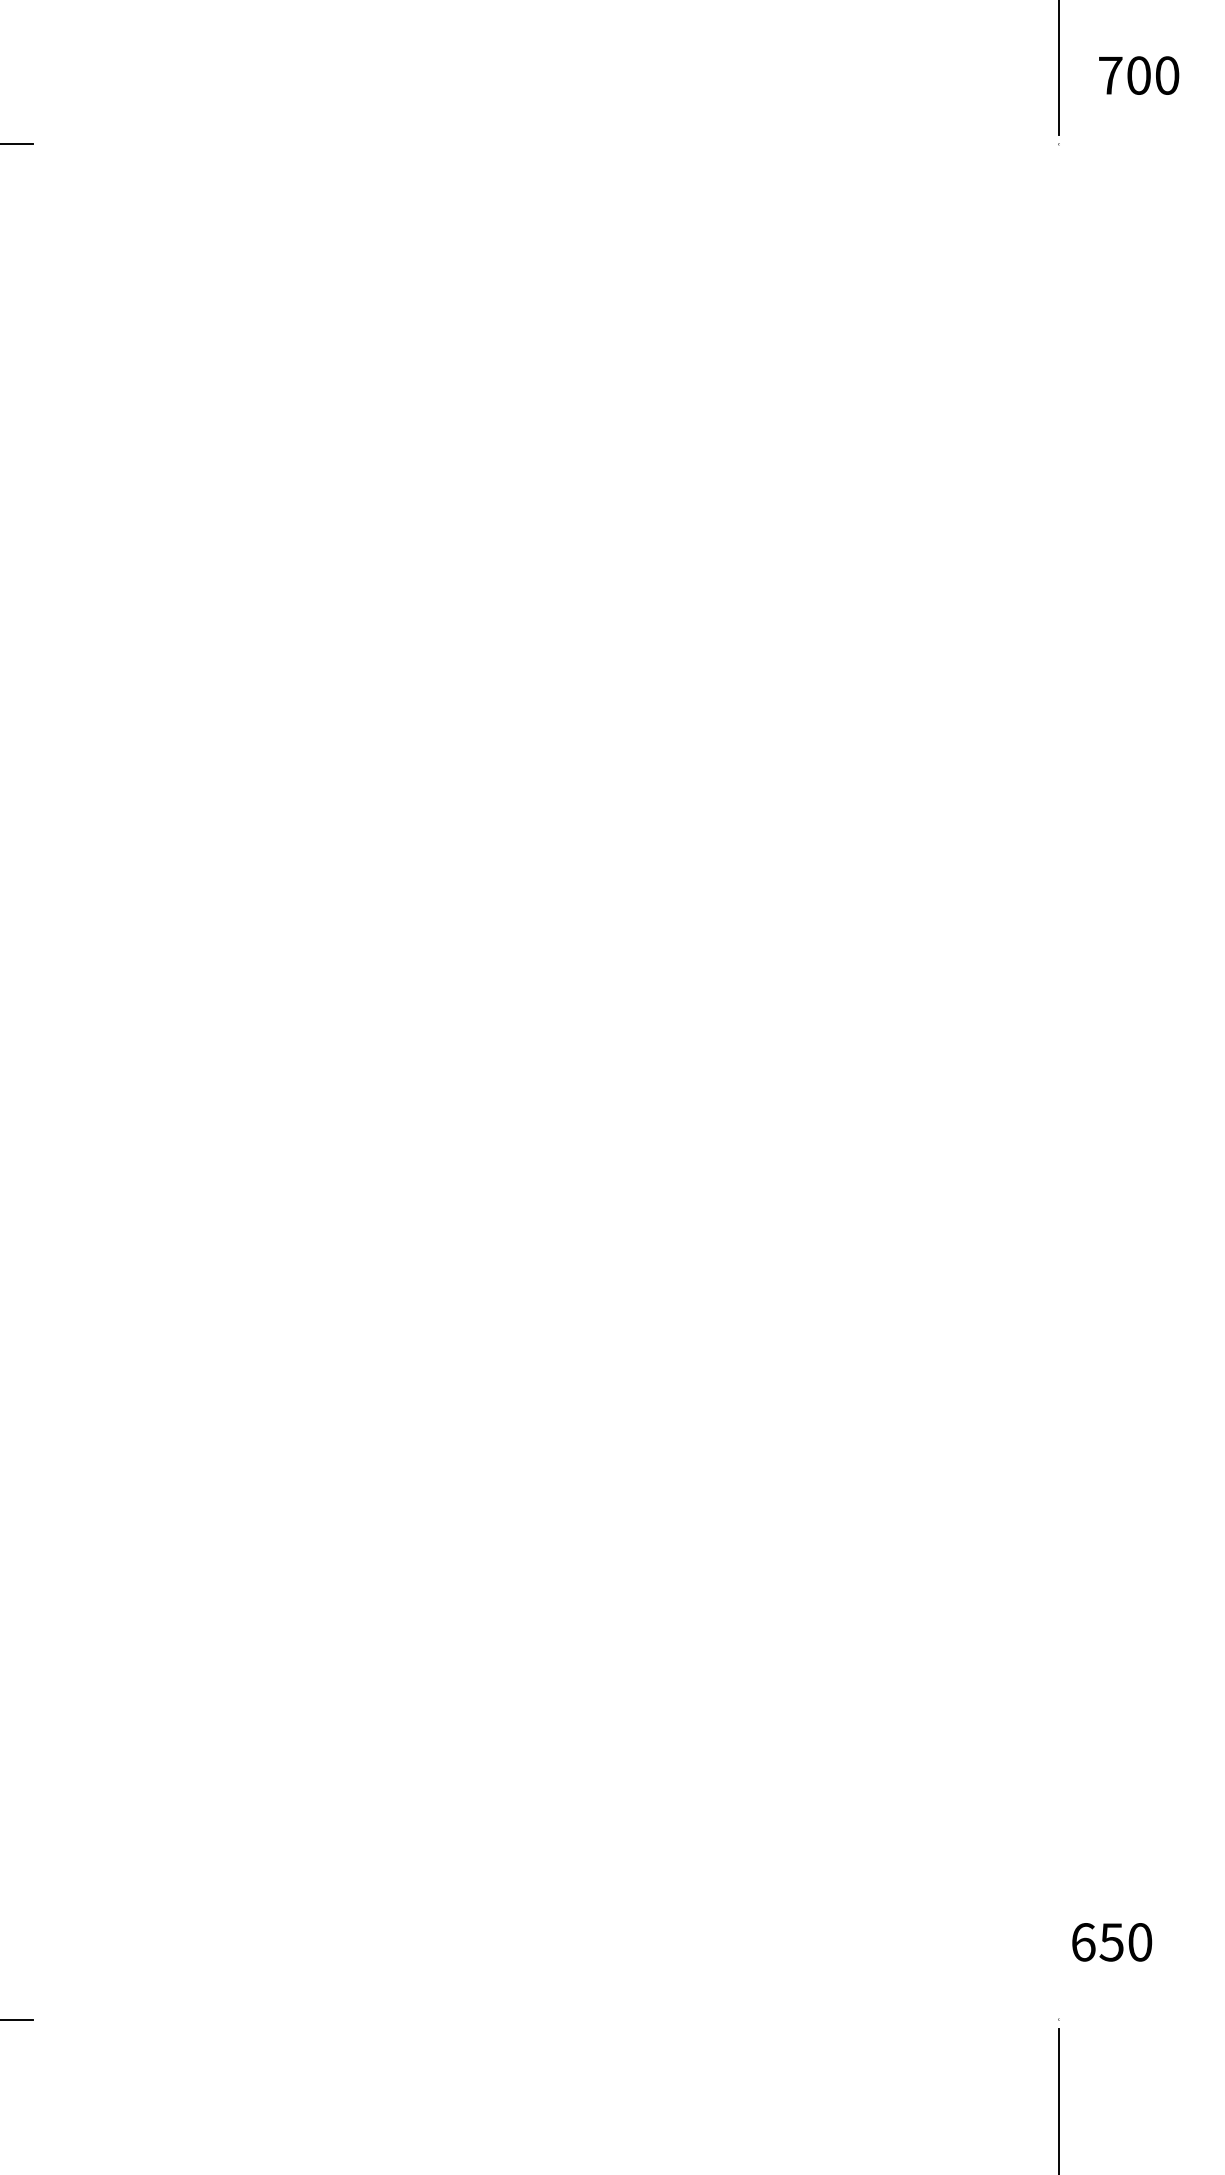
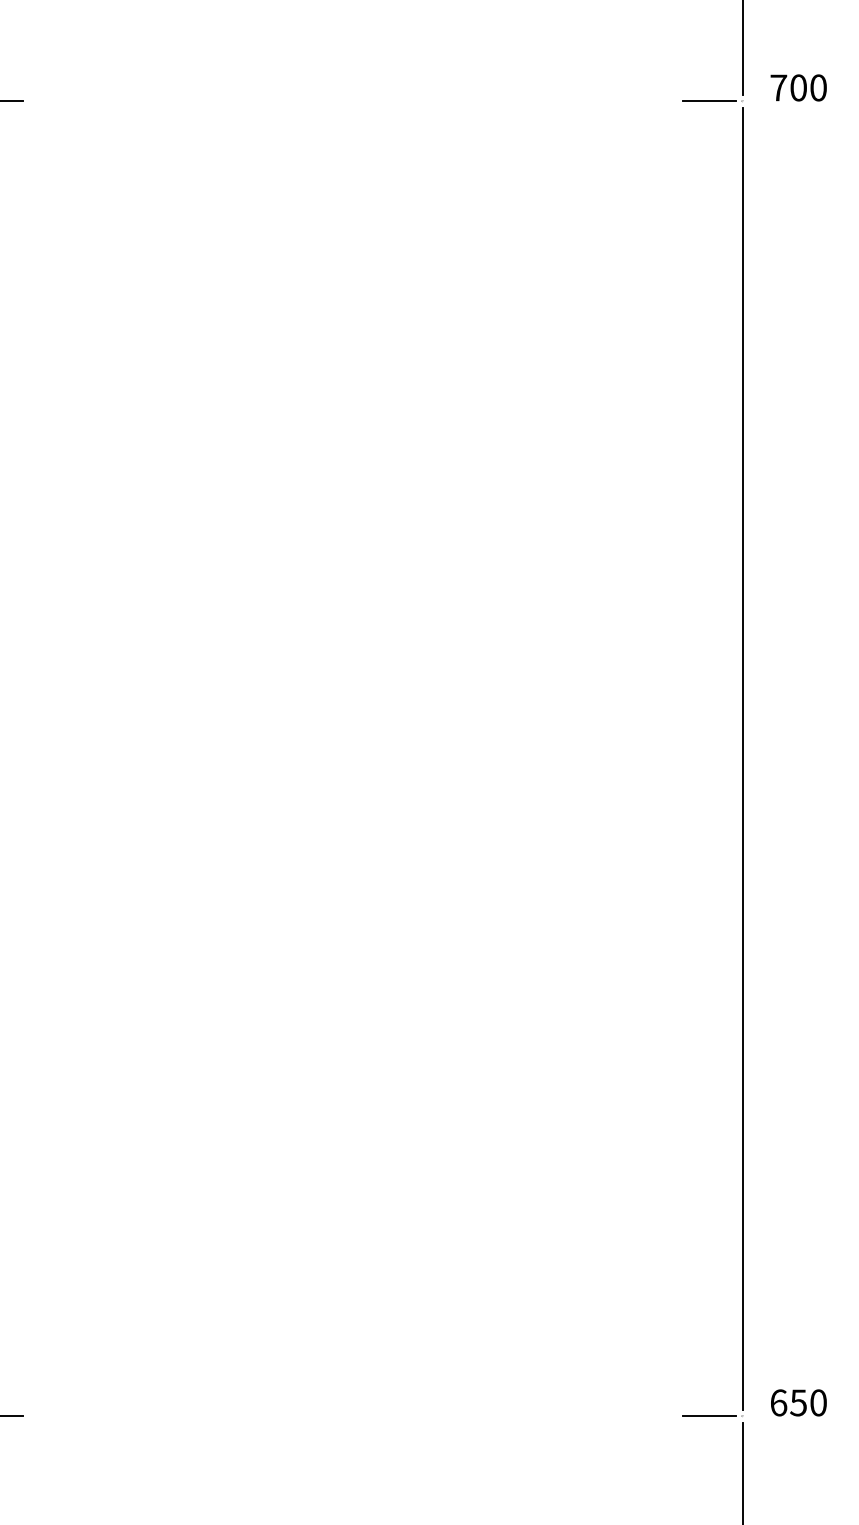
text: (1138, 74) -> (798, 87), moved
line: (1011, 144) -> (709, 101), added
line: (1058, 1081) -> (742, 758), added
text: (1111, 1941) -> (798, 1402), moved
line: (1011, 2020) -> (709, 1416), added

